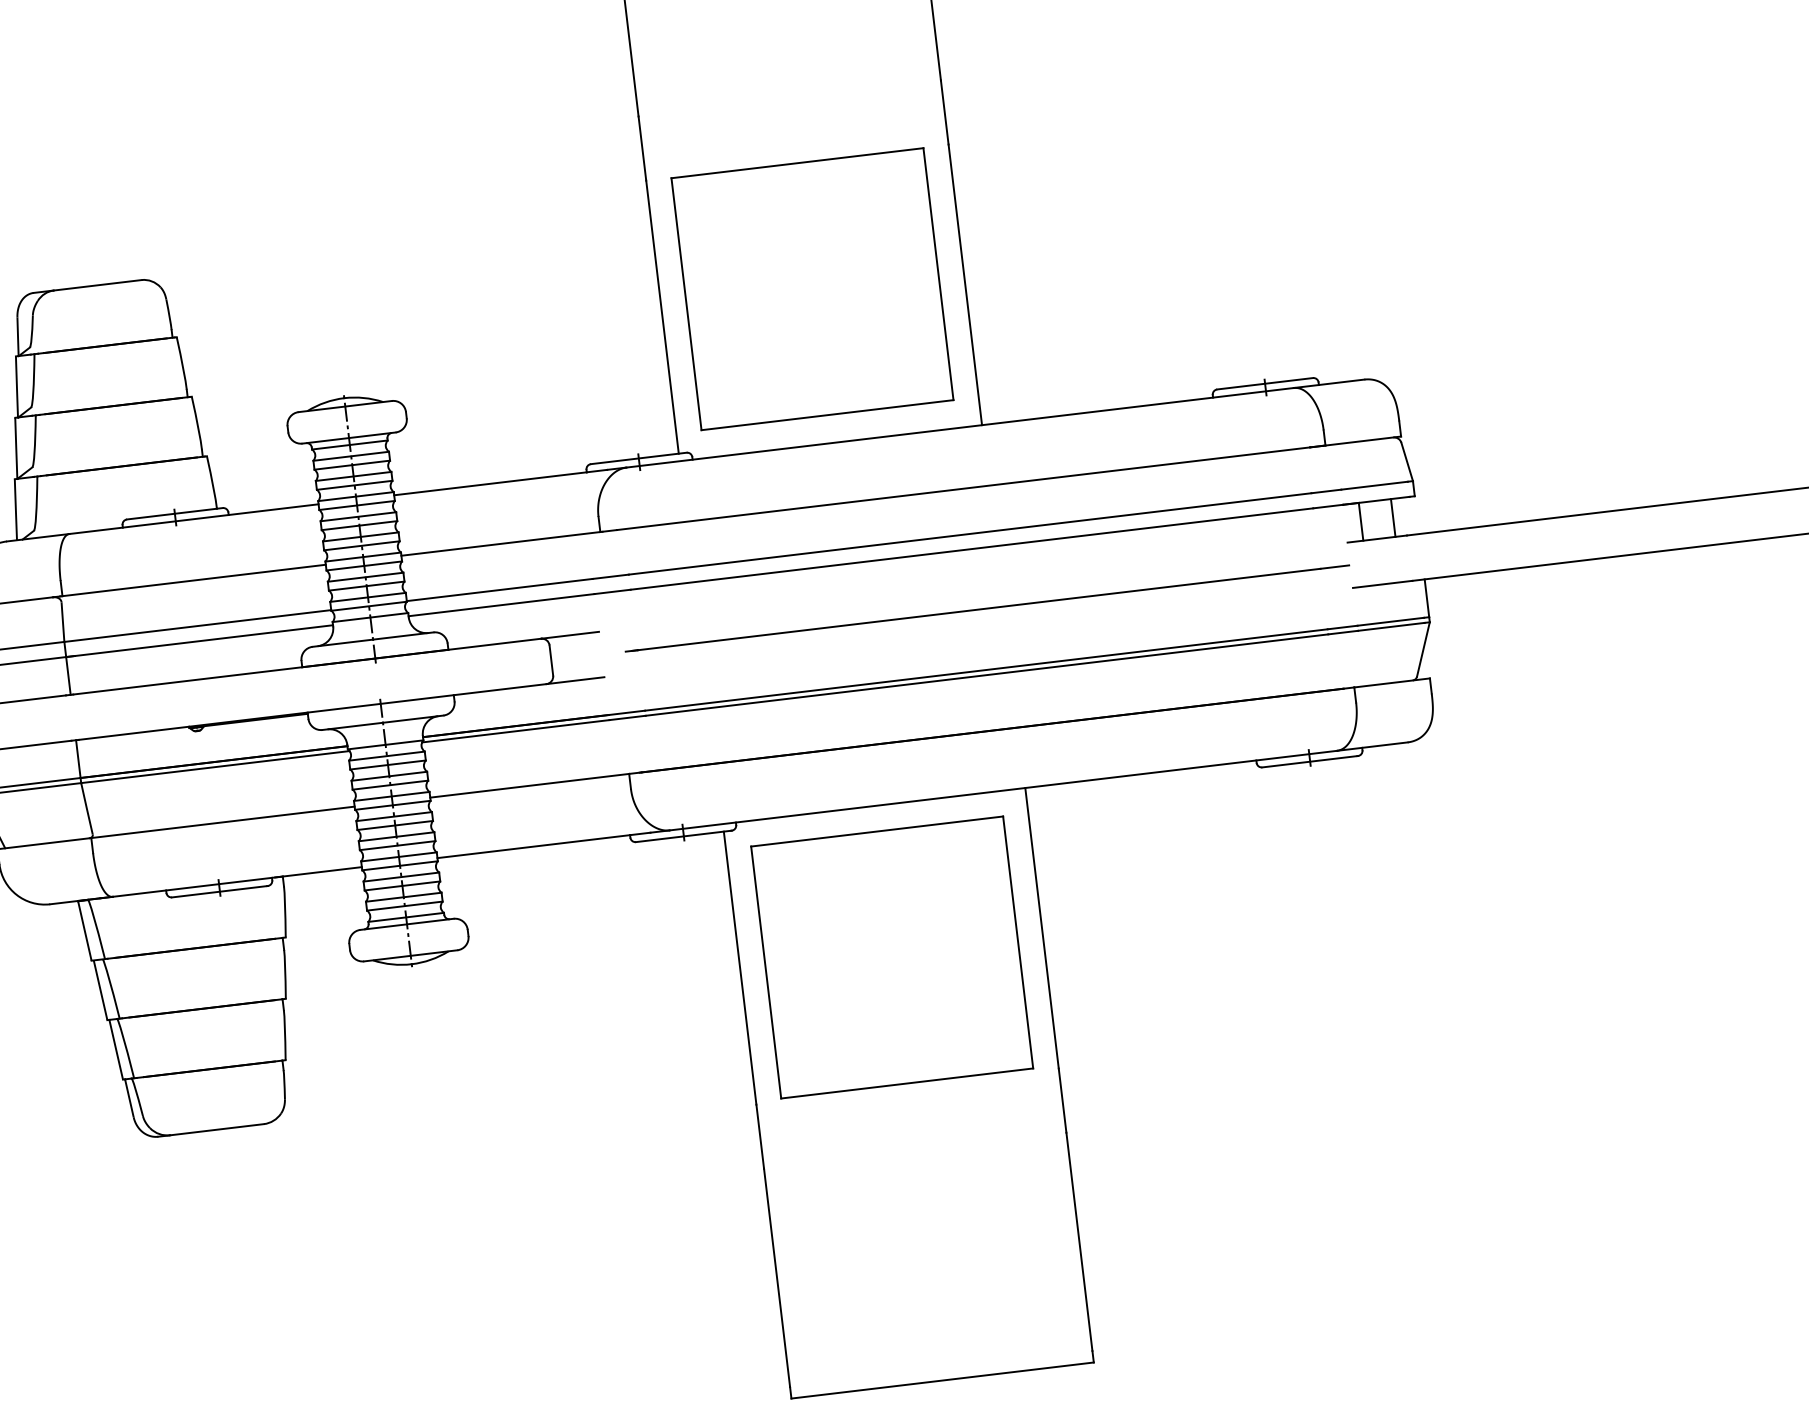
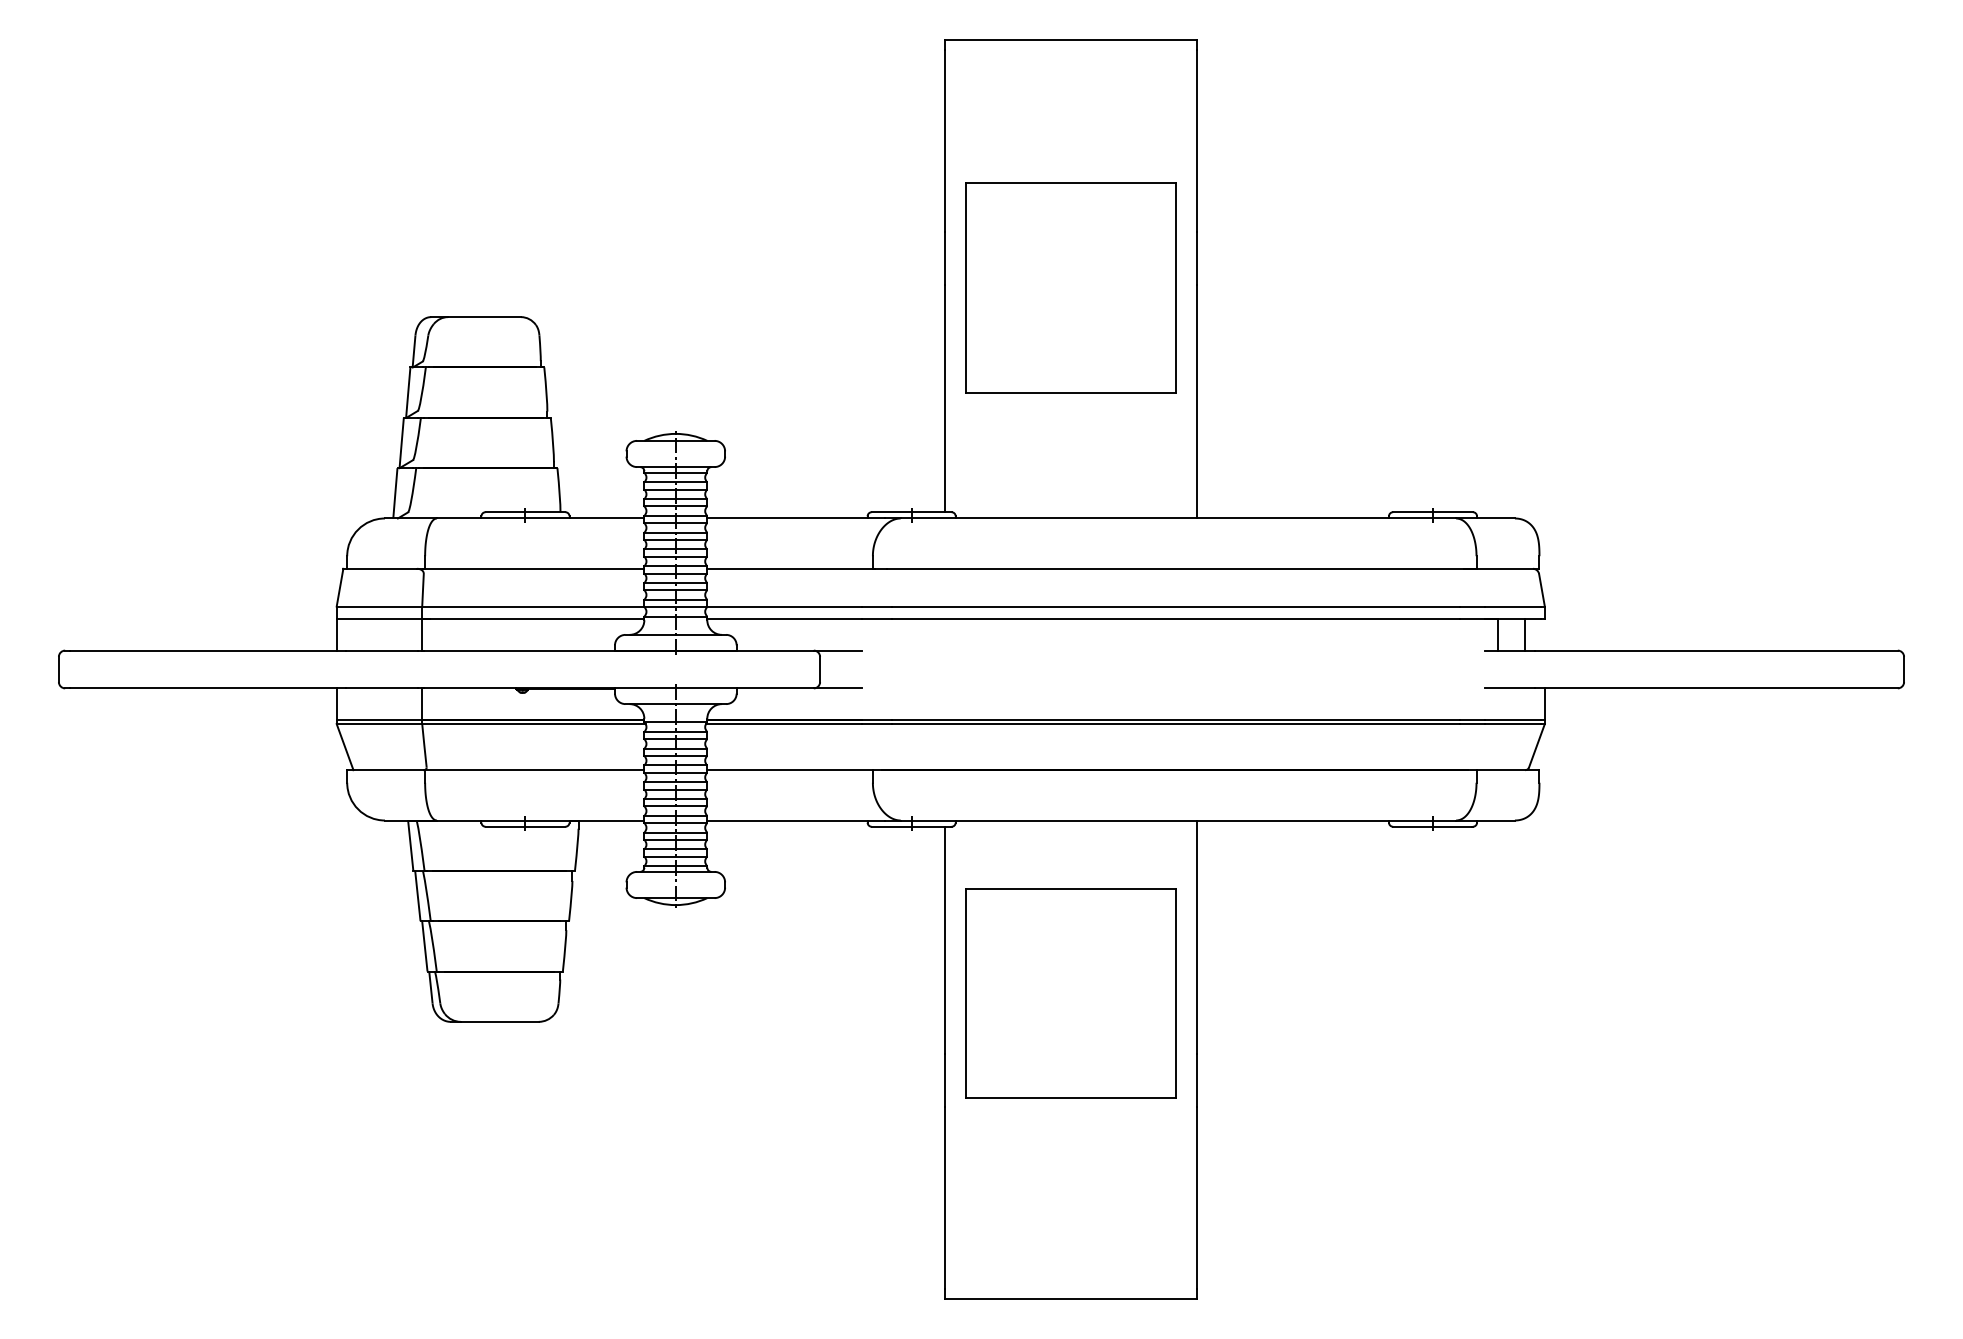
part: (812, 288) -> (1070, 287), moved
line: (986, 607) -> (1182, 668), removed
part: (891, 957) -> (1070, 993), moved

